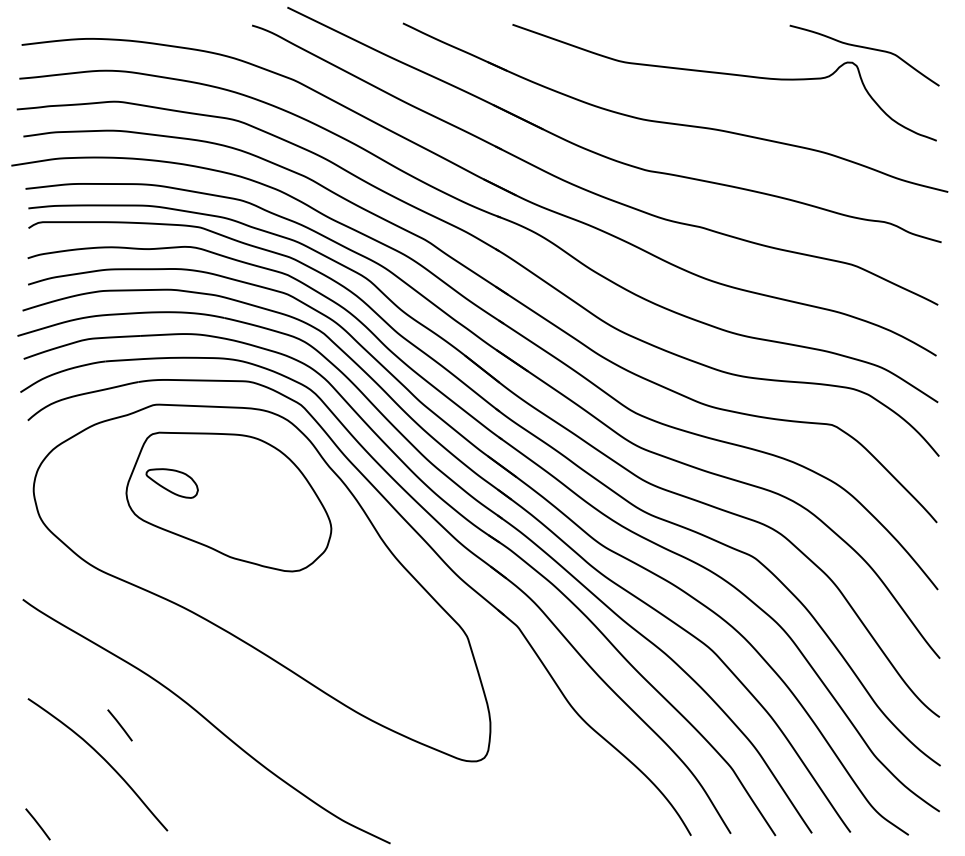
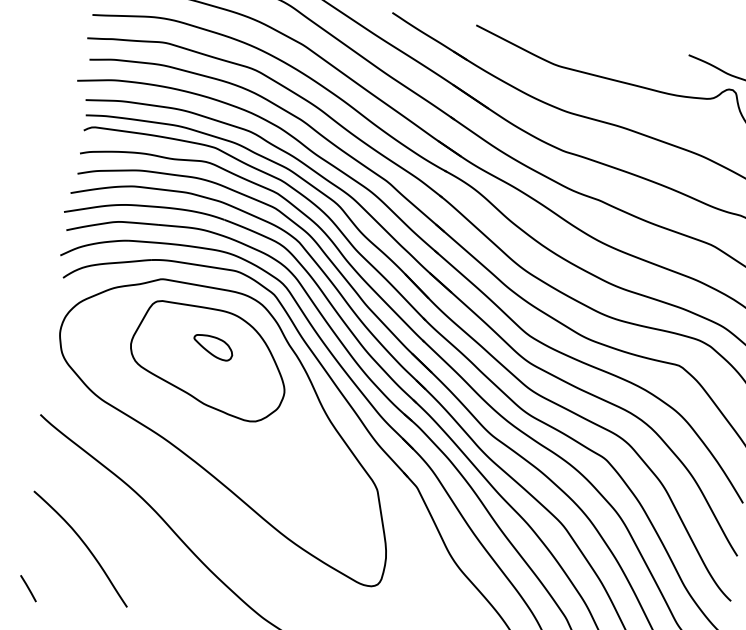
part: (171, 483) -> (212, 347), moved
line: (119, 725) -> (101, 521), removed

